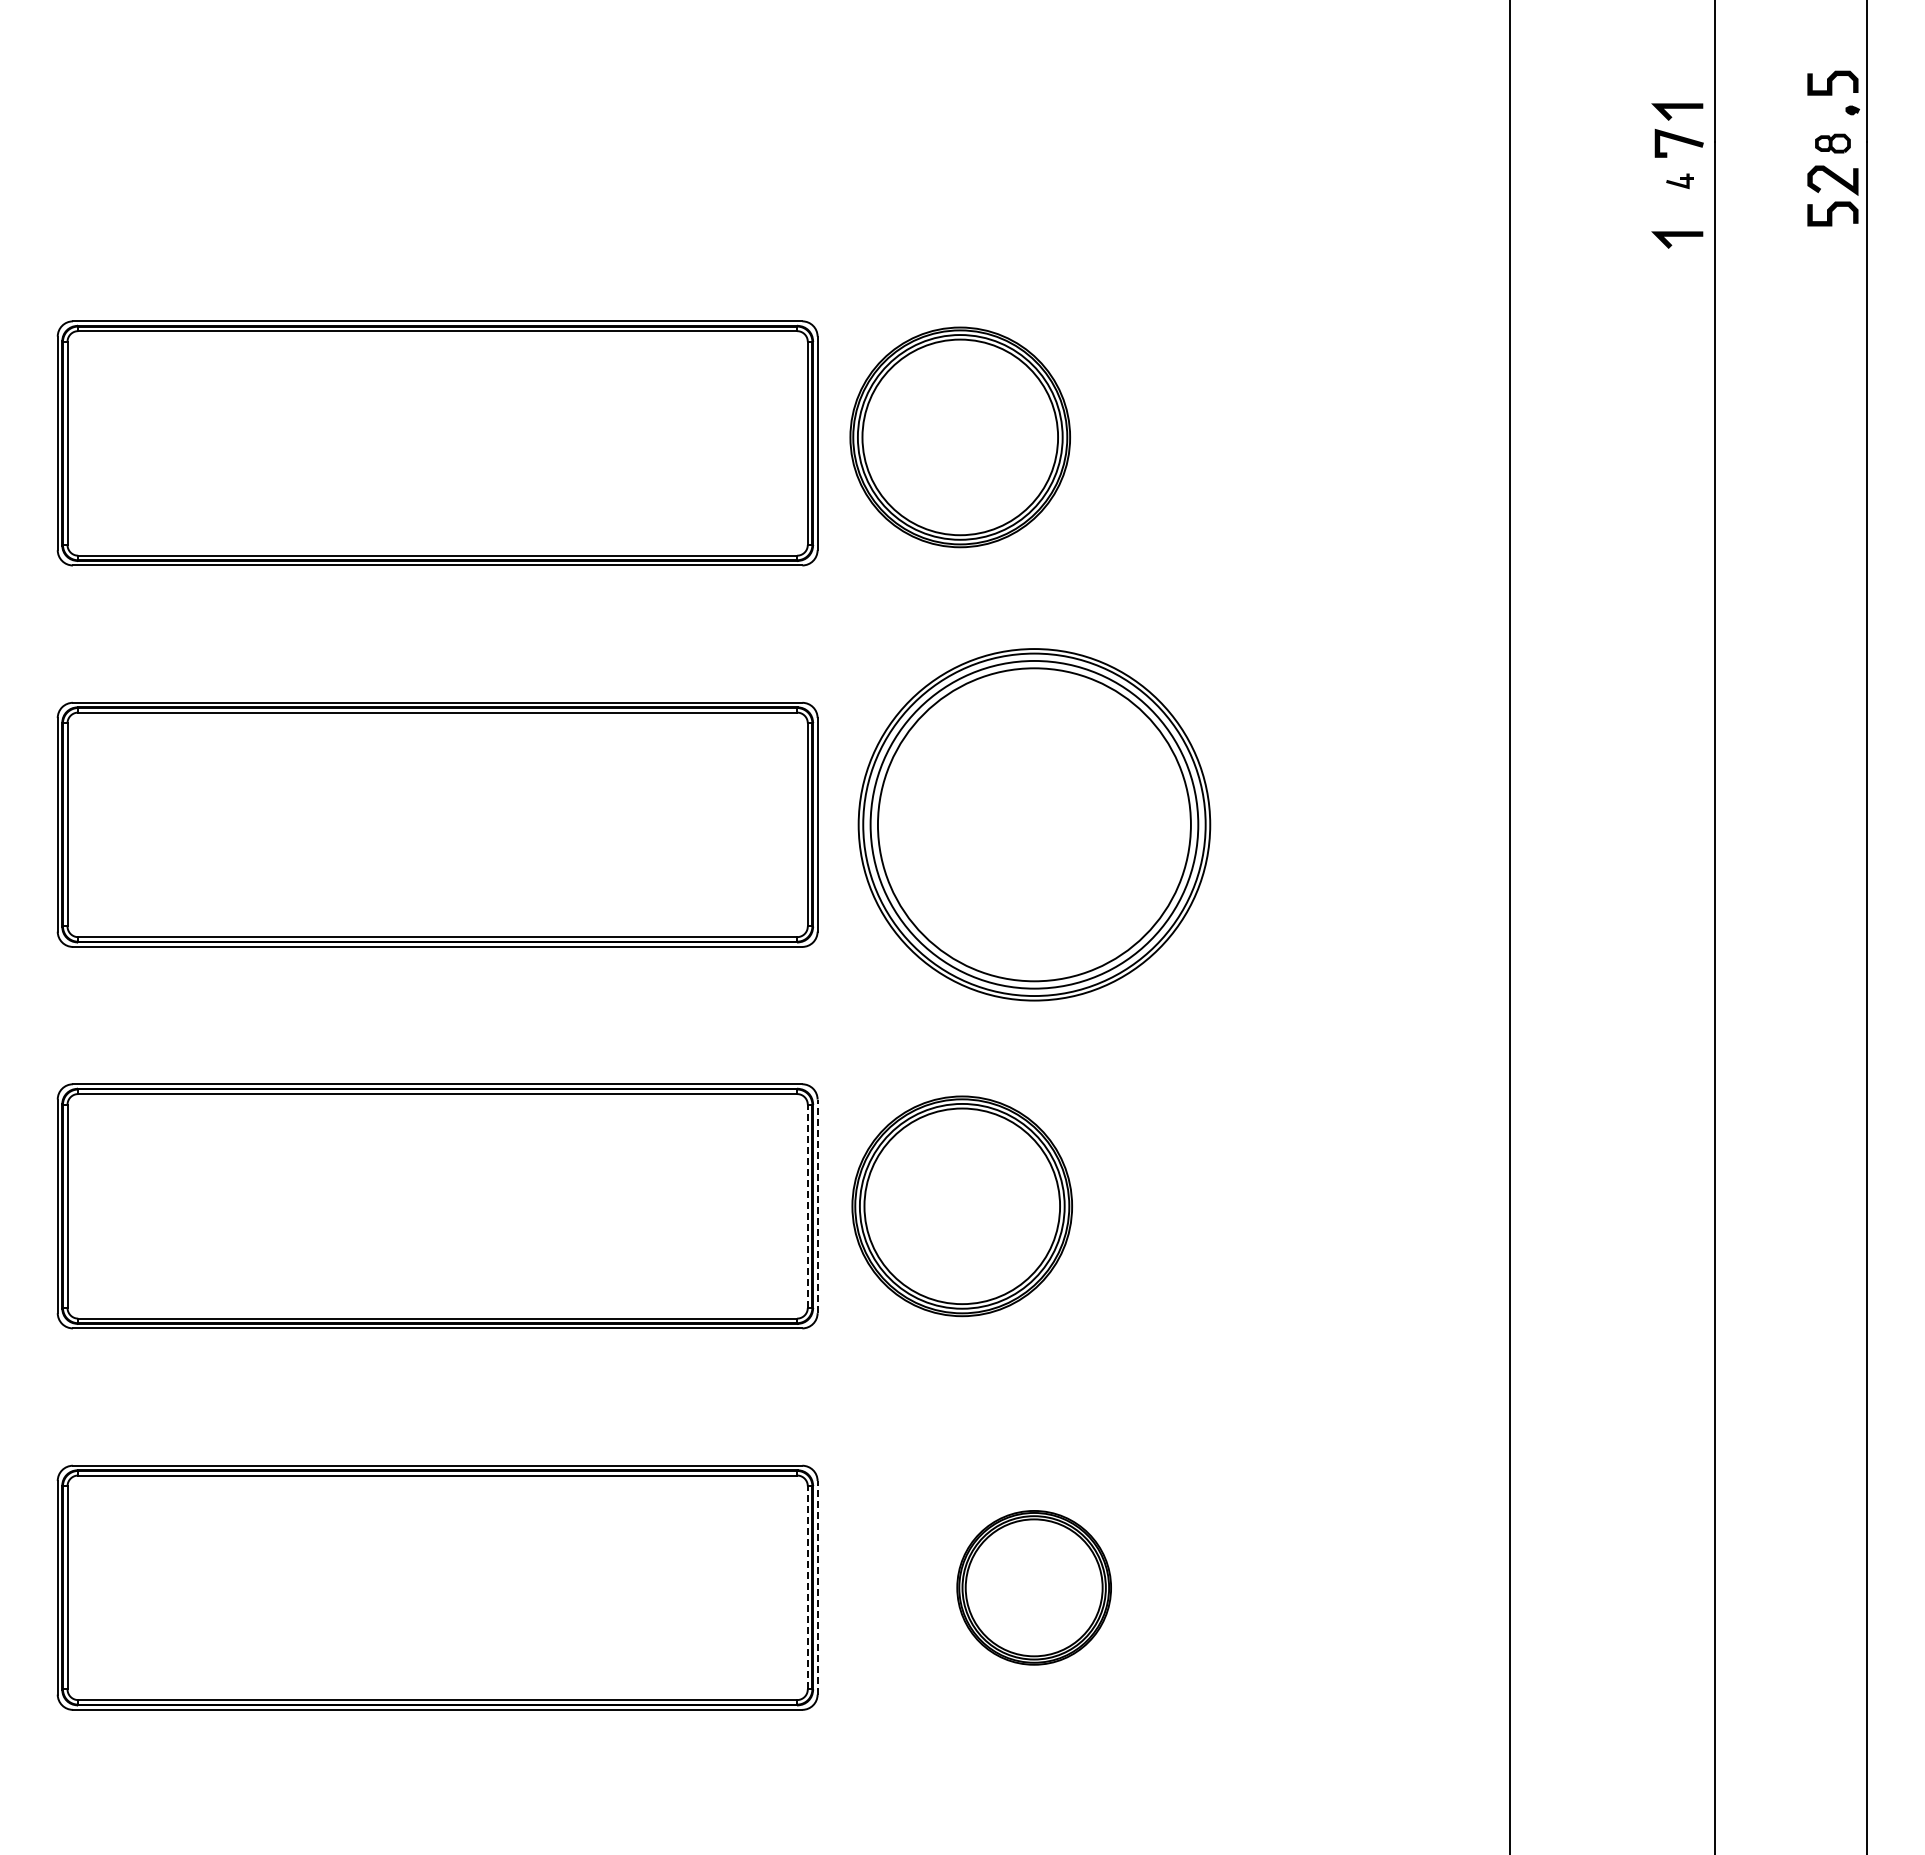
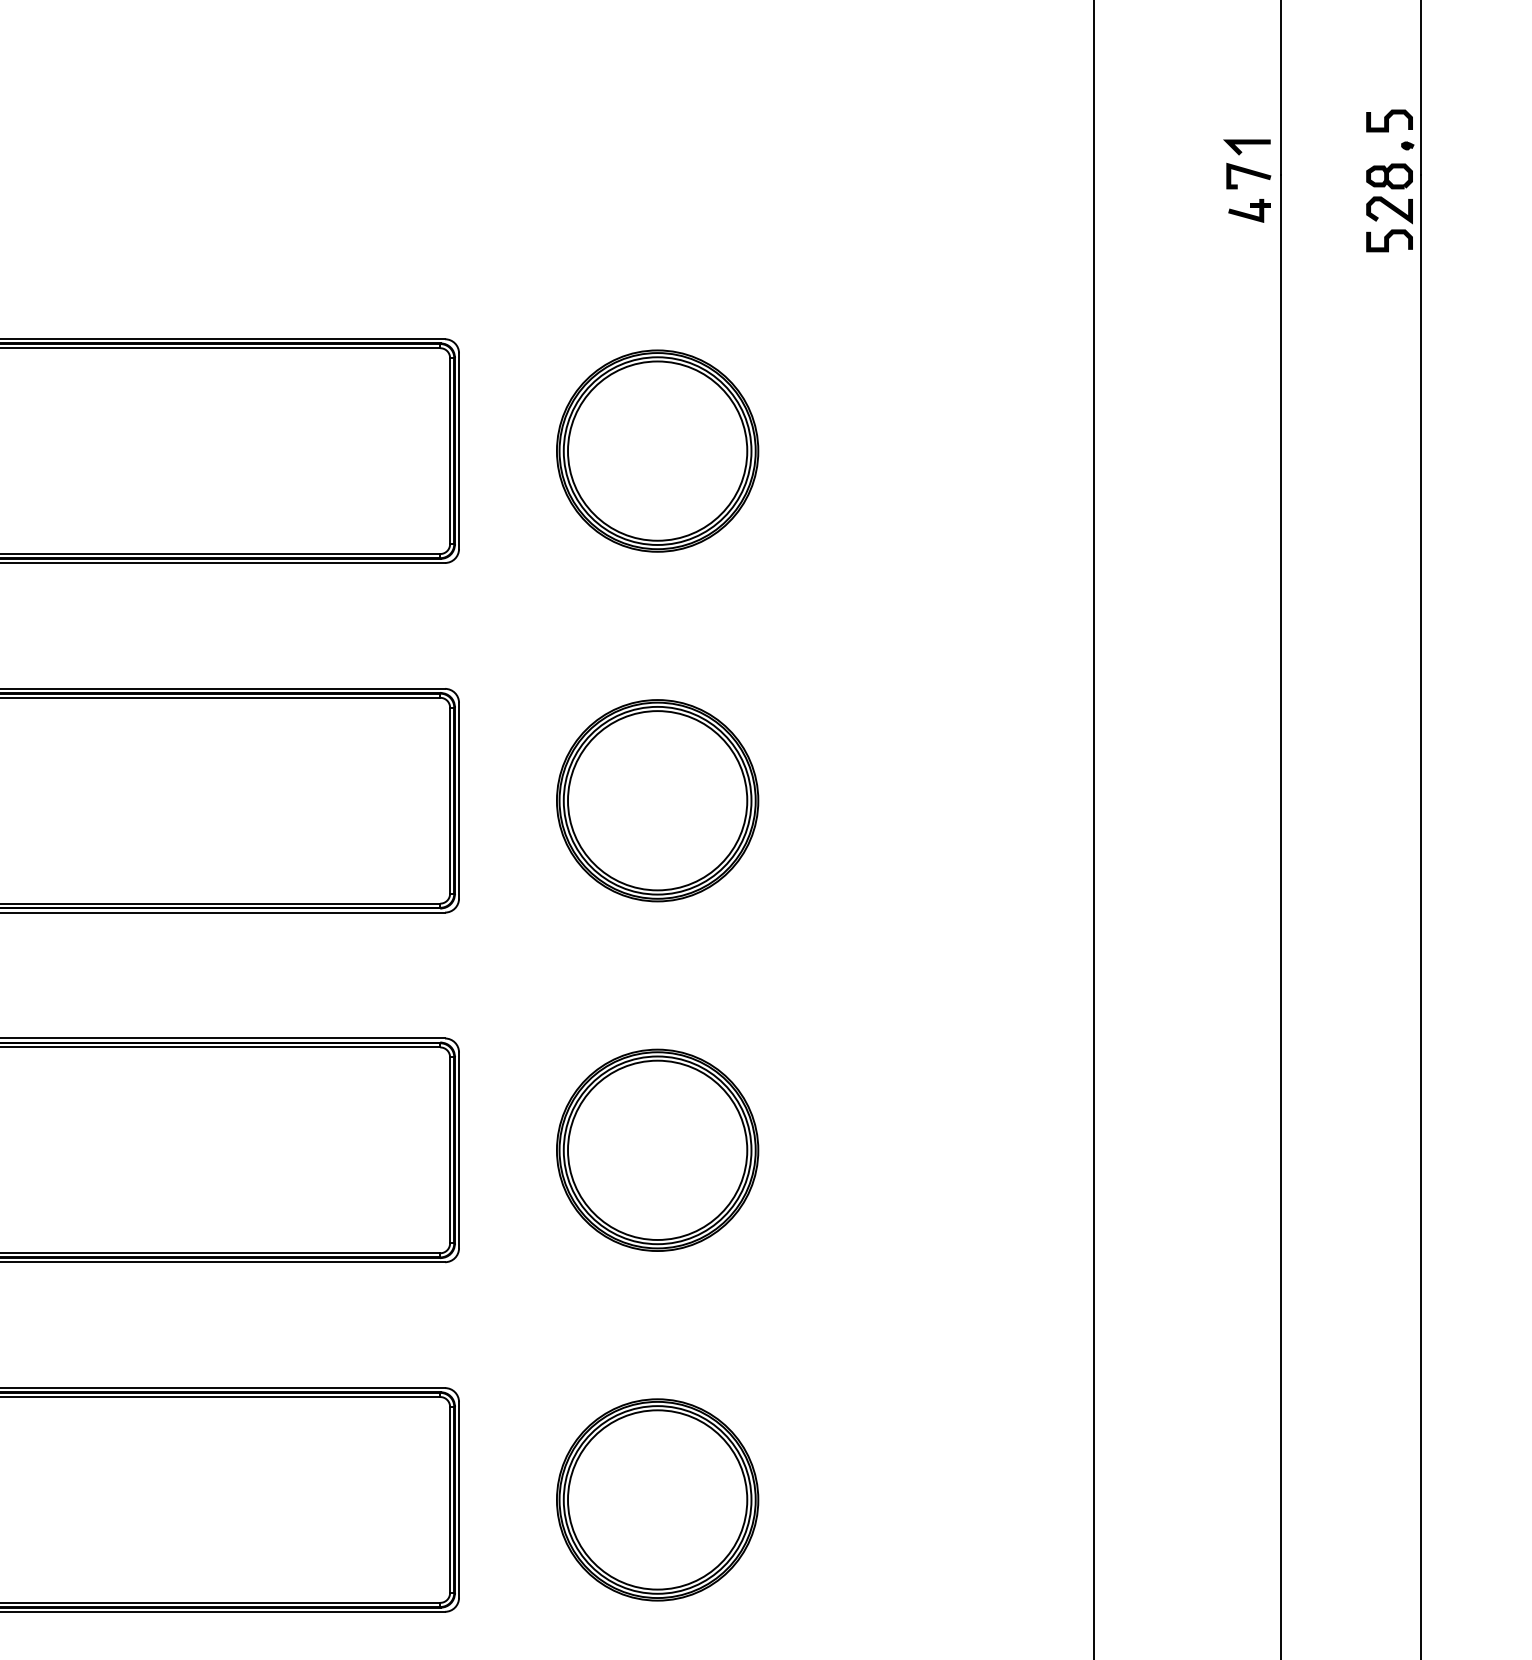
part: (1832, 143) -> (1389, 176), size x1.43
part: (1679, 181) -> (1248, 211), size x1.67
line: (1677, 236) -> (1247, 261), removed
part: (959, 437) -> (656, 451), moved
part: (1033, 824) -> (656, 800), size x0.62
line: (807, 1206) -> (449, 1150), dashed -> solid
line: (817, 1206) -> (458, 1150), dashed -> solid
part: (961, 1206) -> (656, 1150), moved
line: (807, 1587) -> (449, 1499), dashed -> solid
line: (817, 1587) -> (458, 1499), dashed -> solid
part: (1033, 1587) -> (656, 1499), size x1.43

